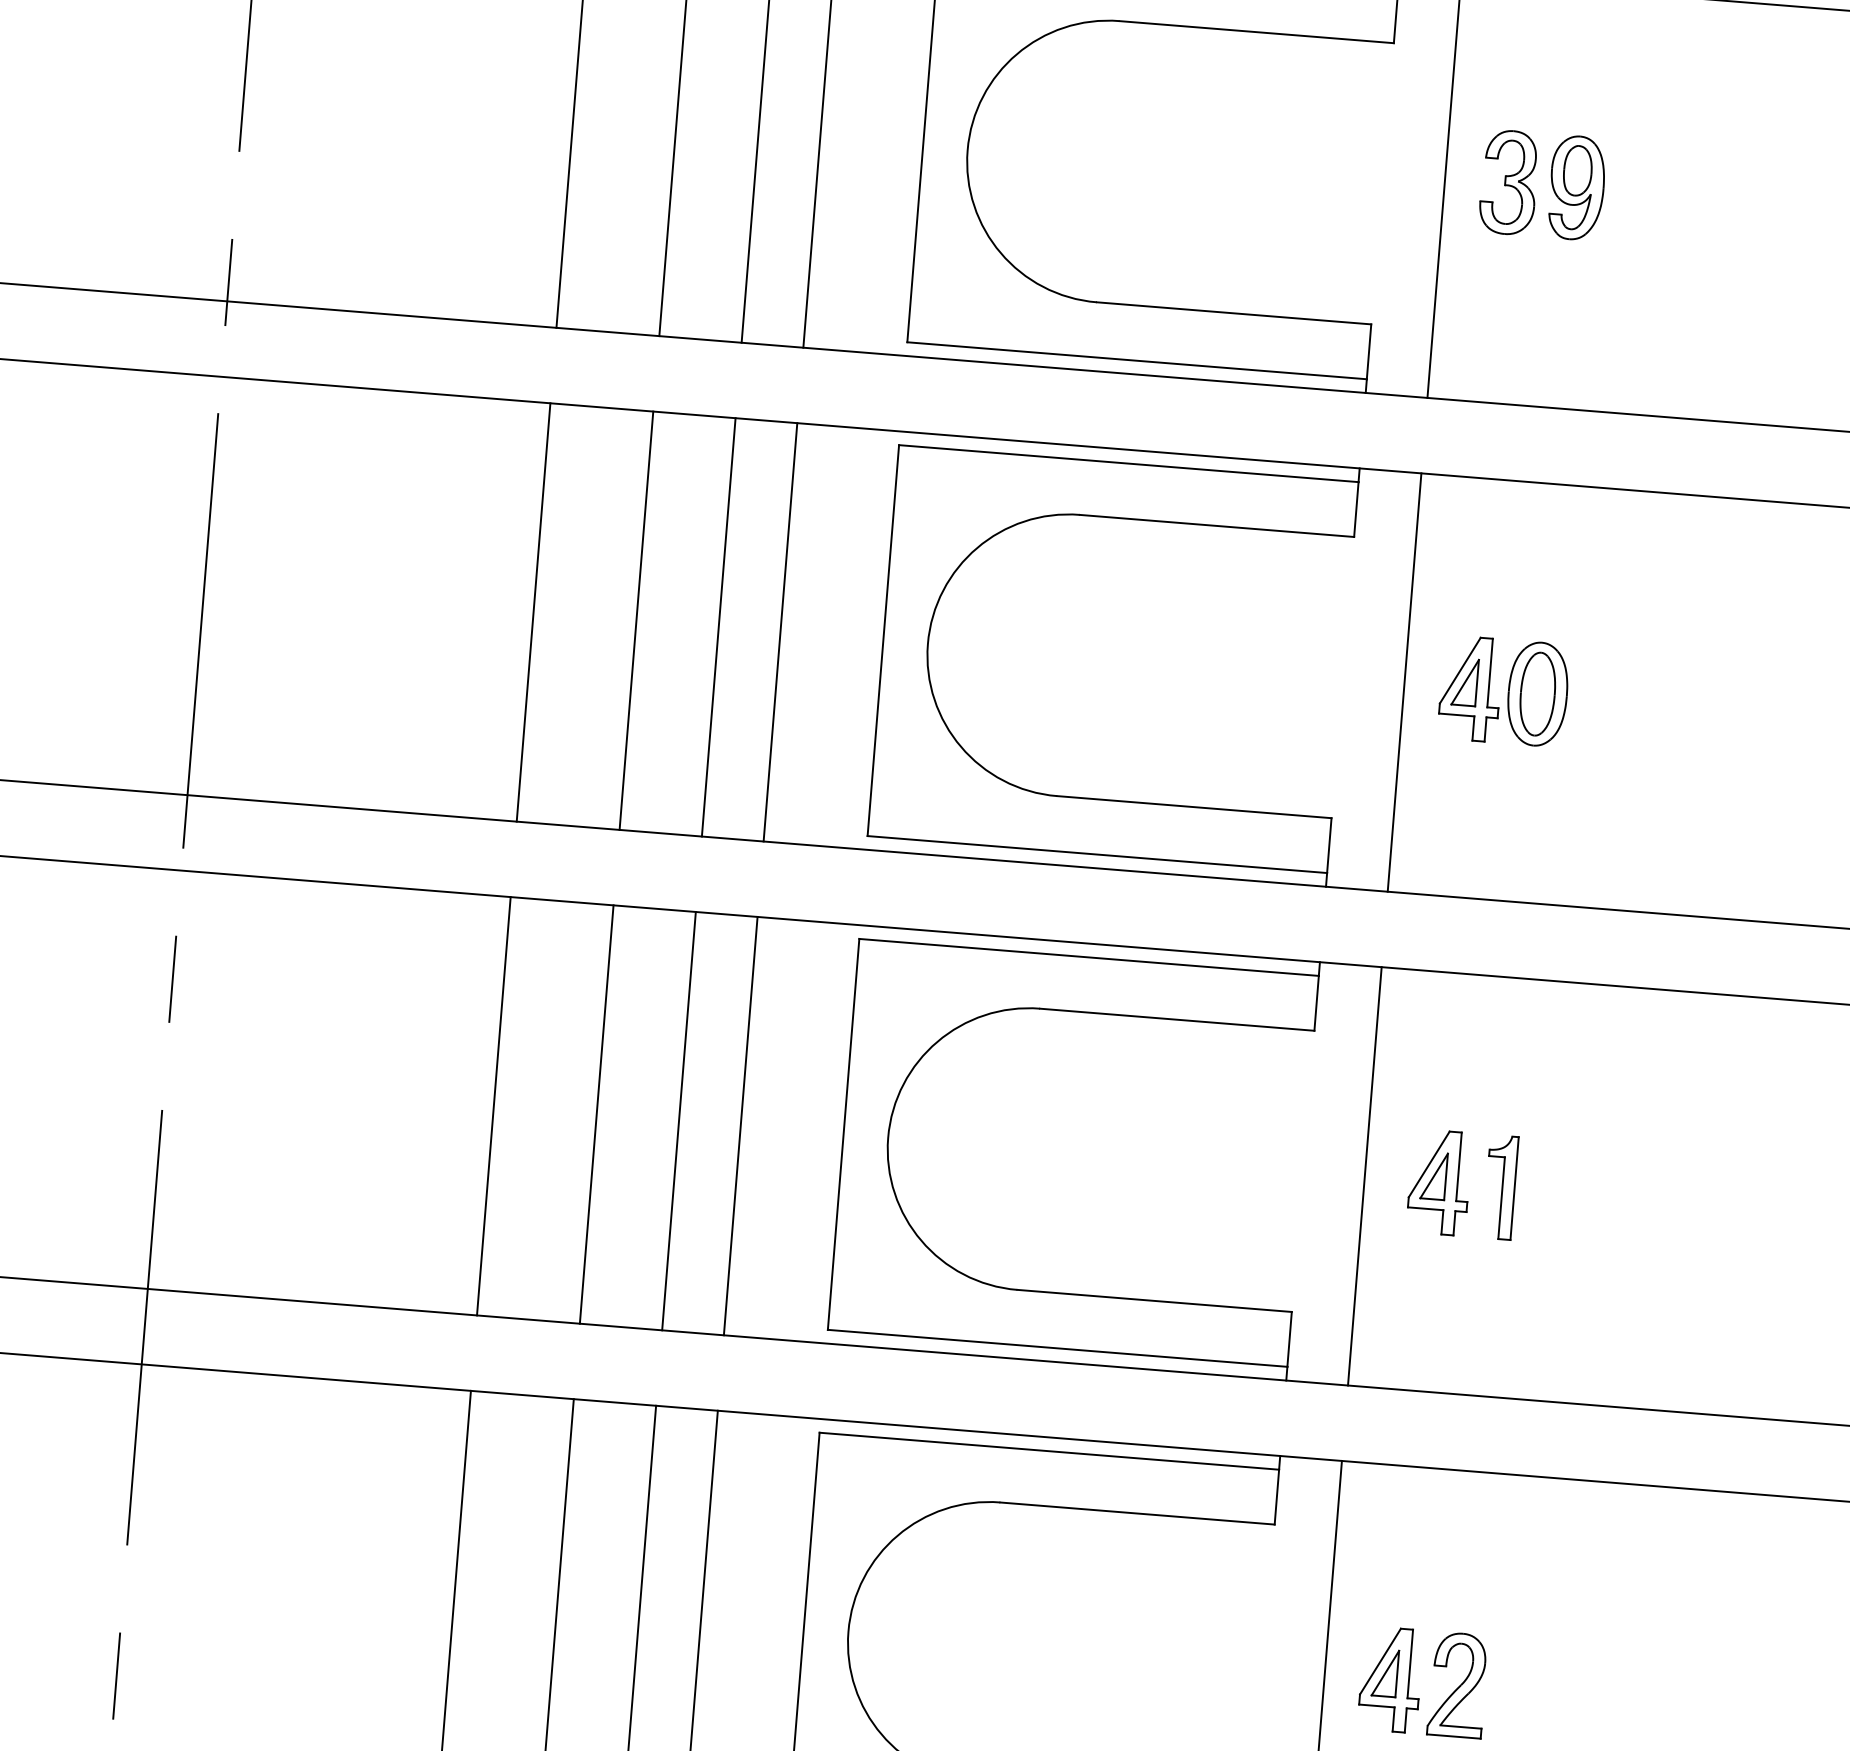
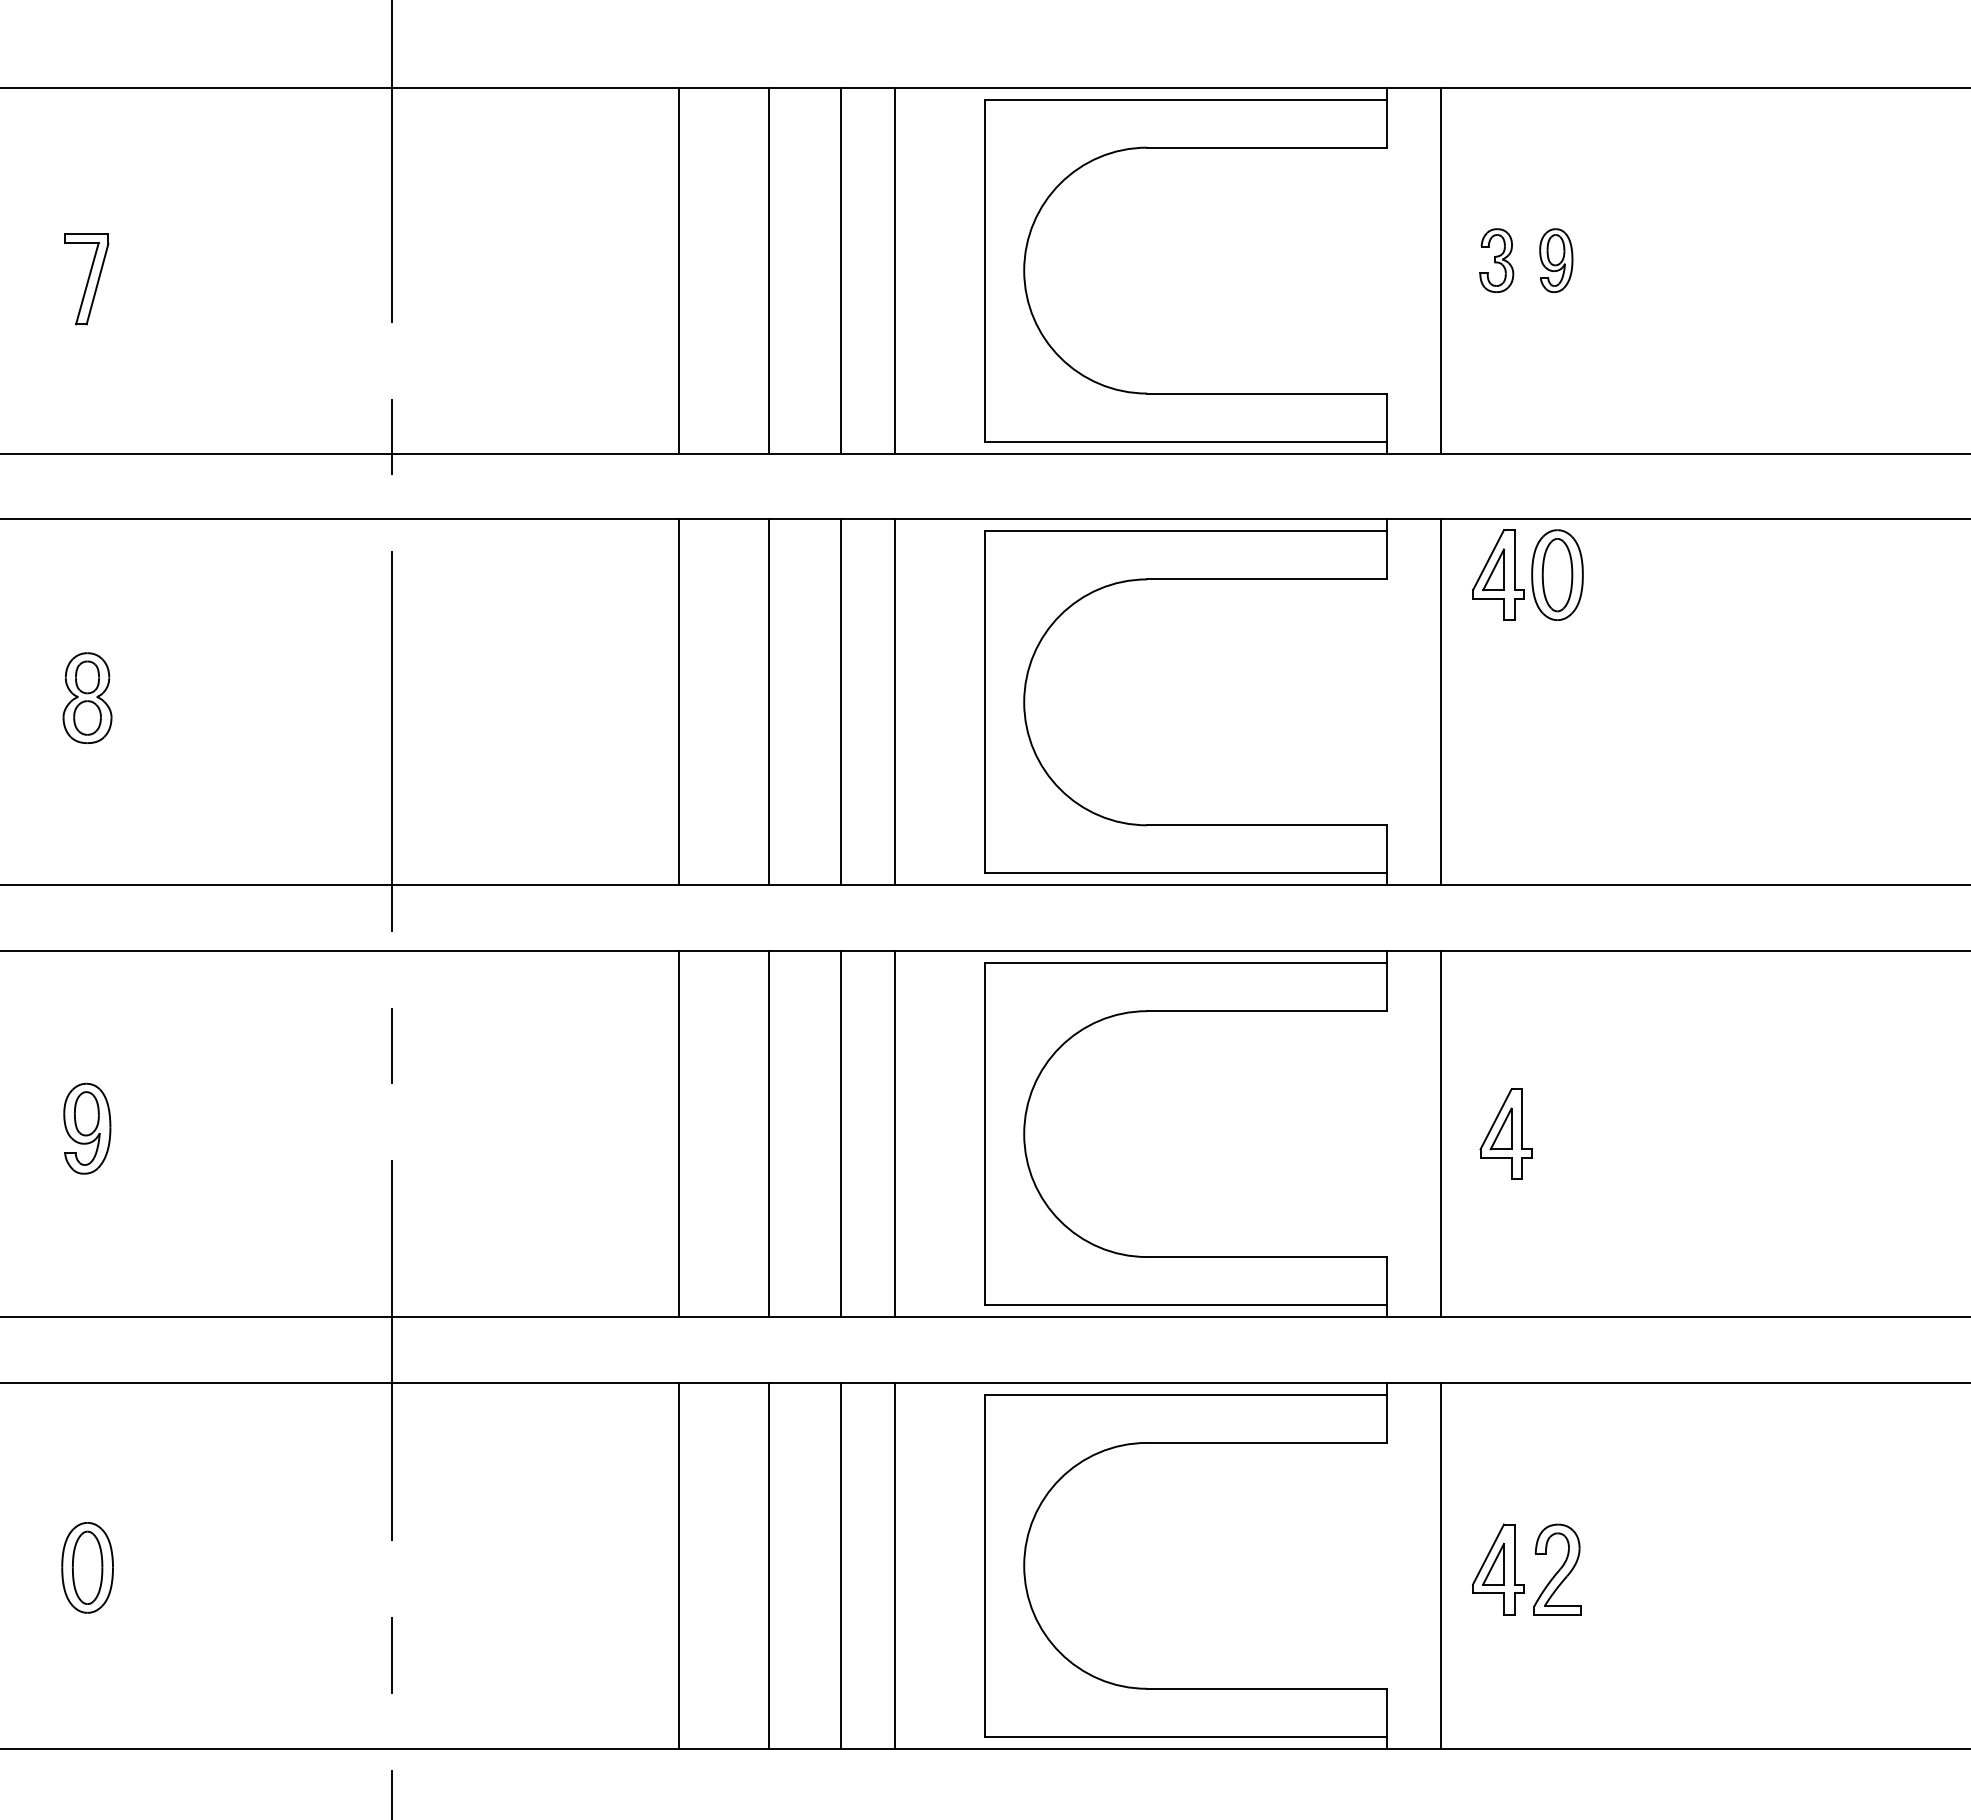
part: (1508, 182) -> (1496, 260), size x0.7
part: (1577, 187) -> (1556, 260), size x0.7
part: (1503, 690) -> (1527, 574), moved
part: (1500, 1186) -> (1559, 1133), removed

